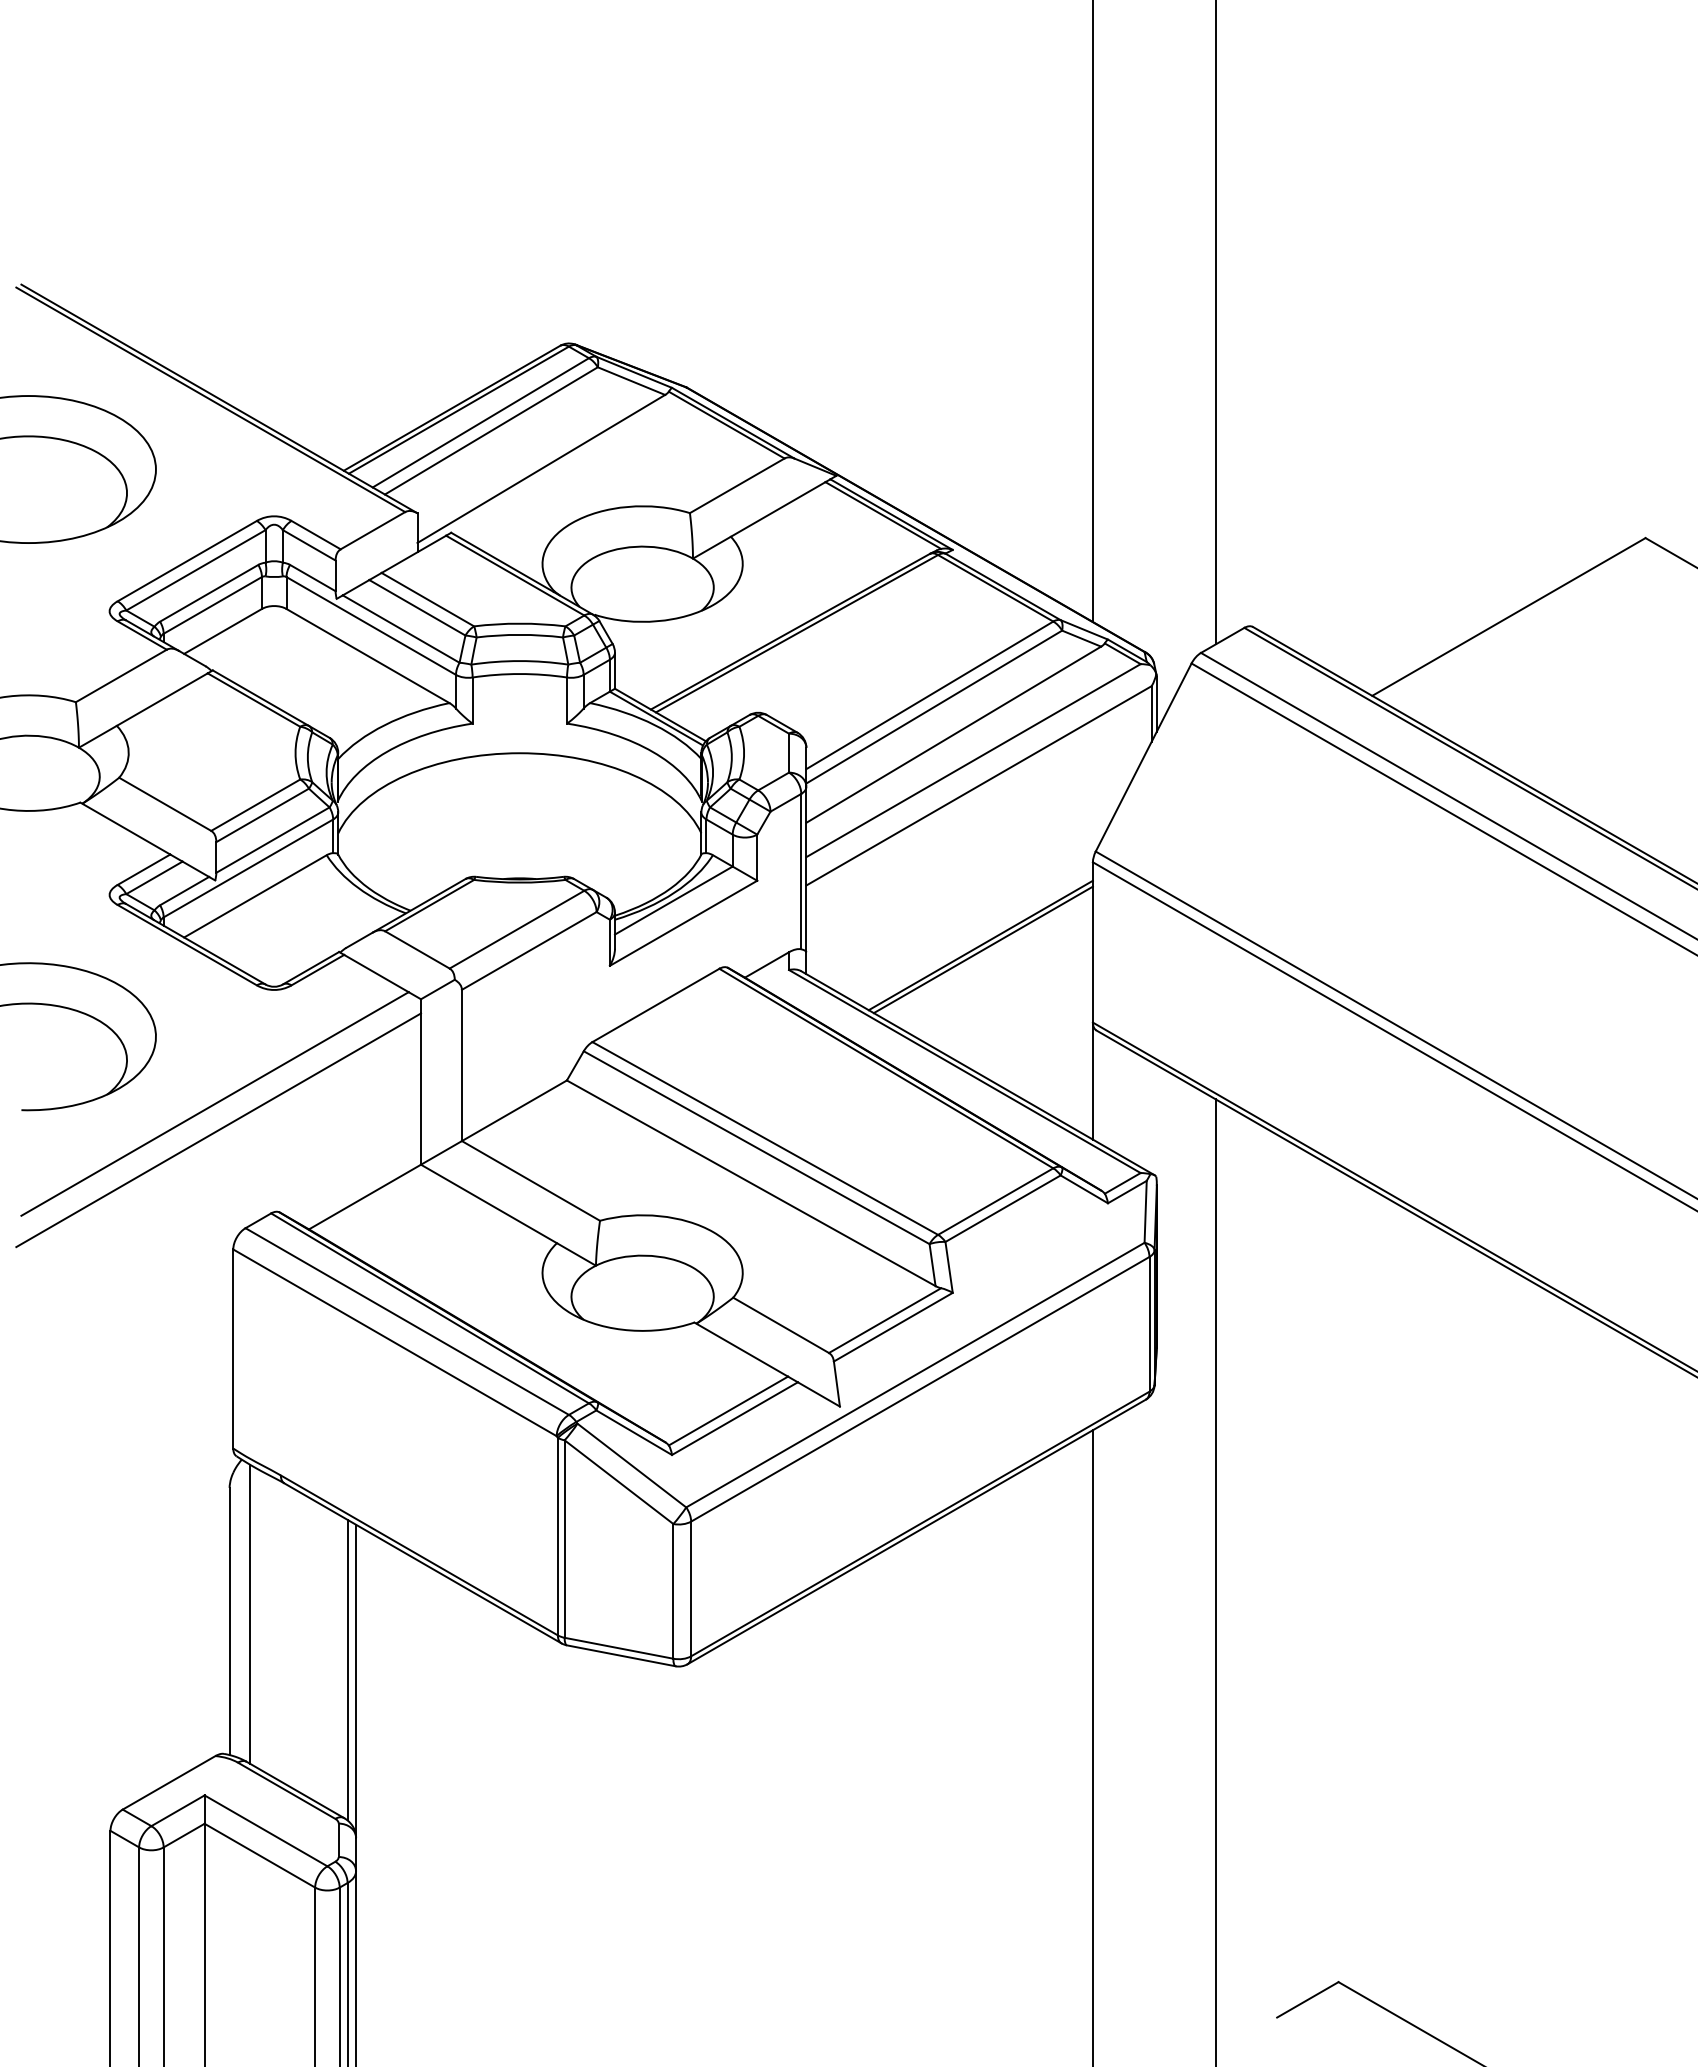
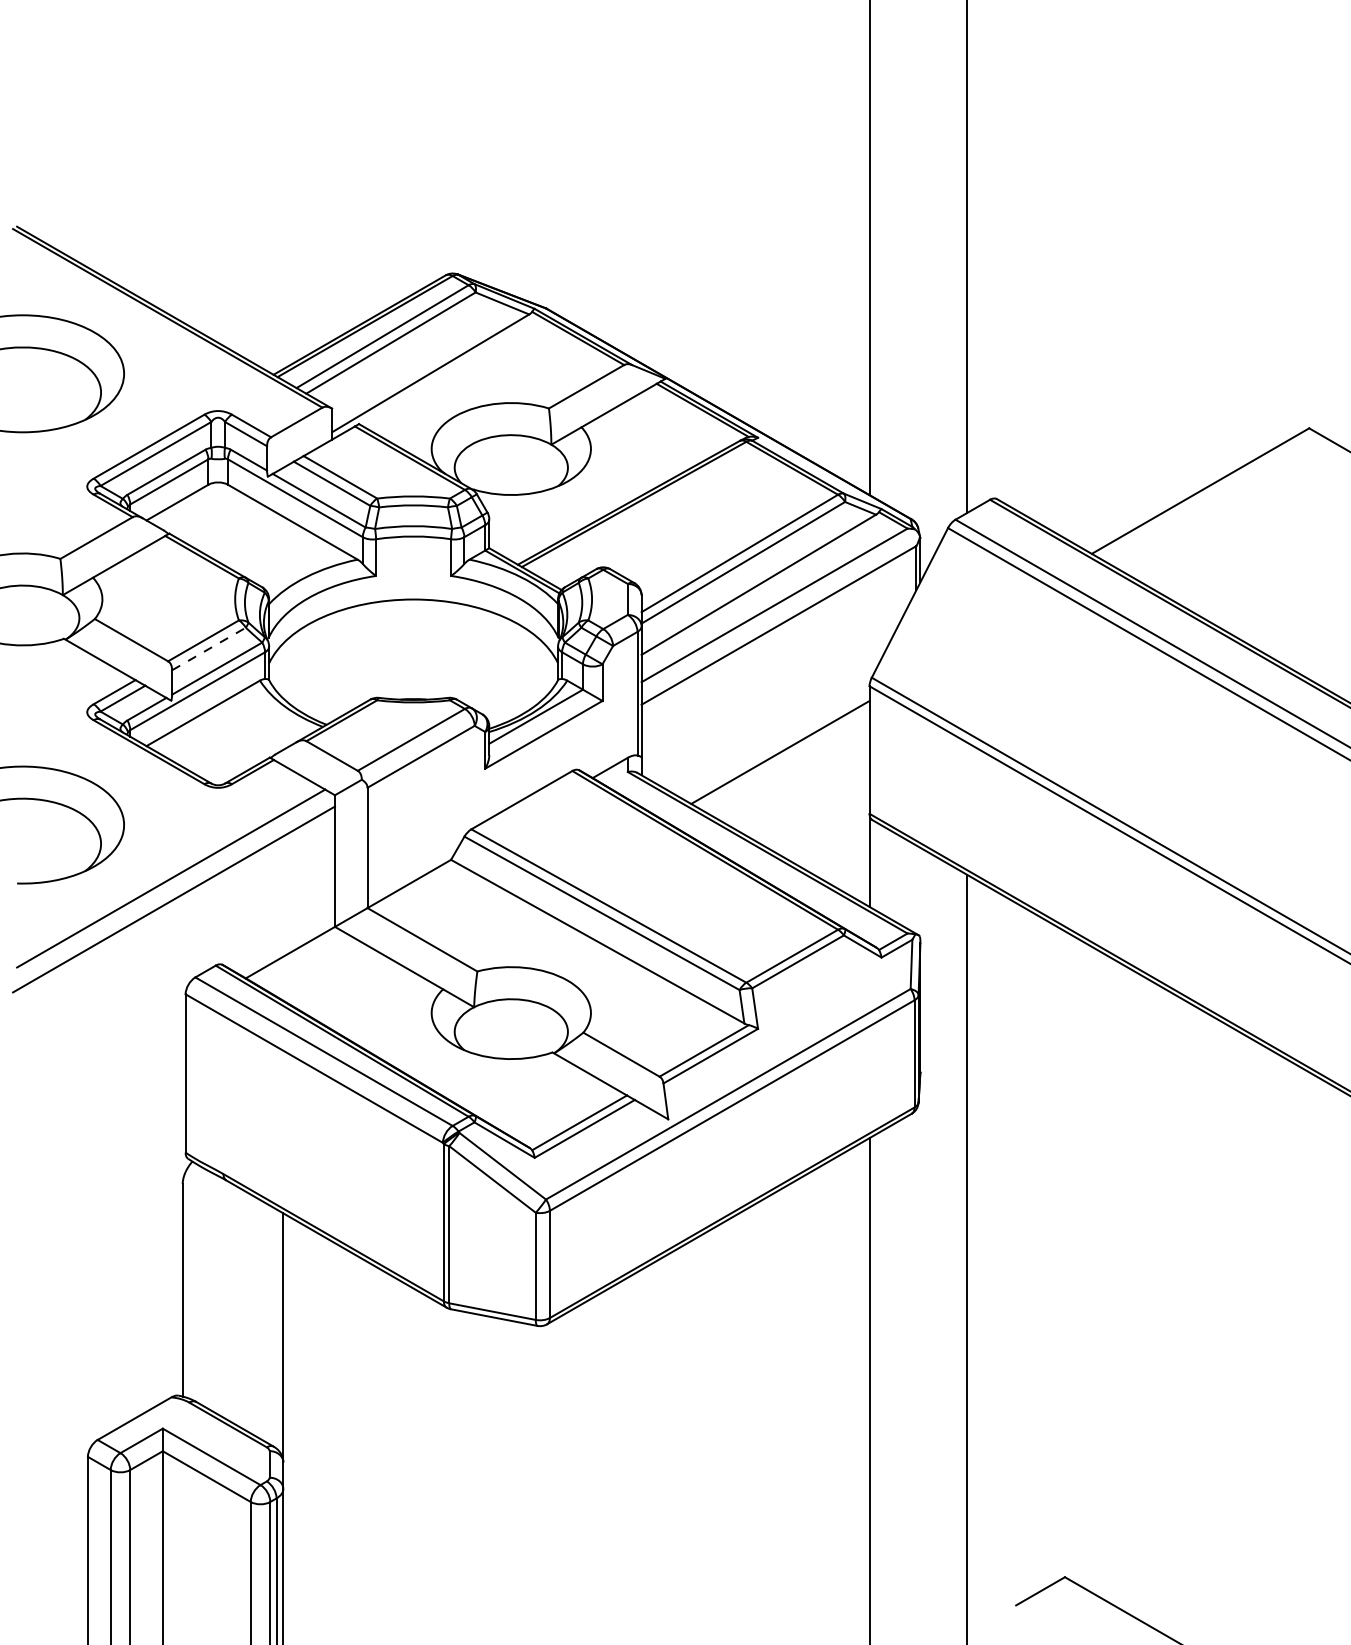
line: (263, 815) -> (209, 649), solid -> dashed
line: (982, 949) -> (781, 755), removed
line: (250, 1613) -> (199, 1283), removed
line: (347, 1669) -> (276, 1328), removed

